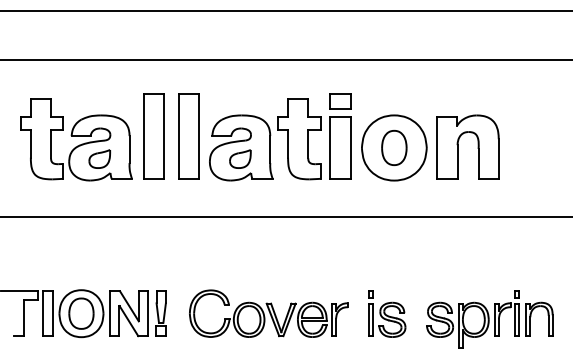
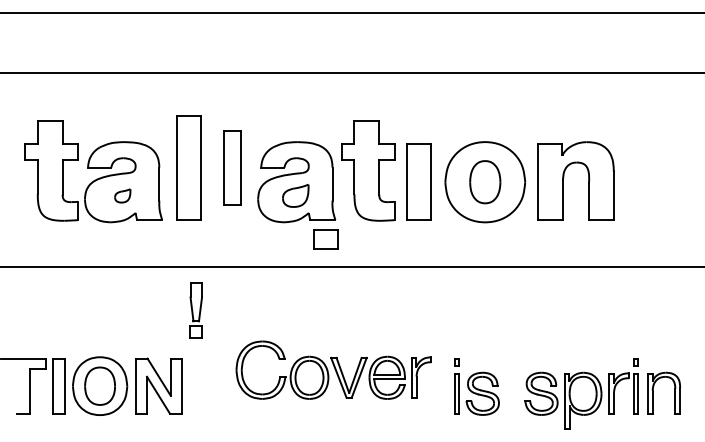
part: (340, 101) -> (325, 239), moved
part: (189, 136) -> (232, 167), size x0.7
part: (99, 158) -> (122, 195), size x0.6
part: (160, 313) -> (195, 310), moved
part: (268, 313) -> (333, 369), moved

